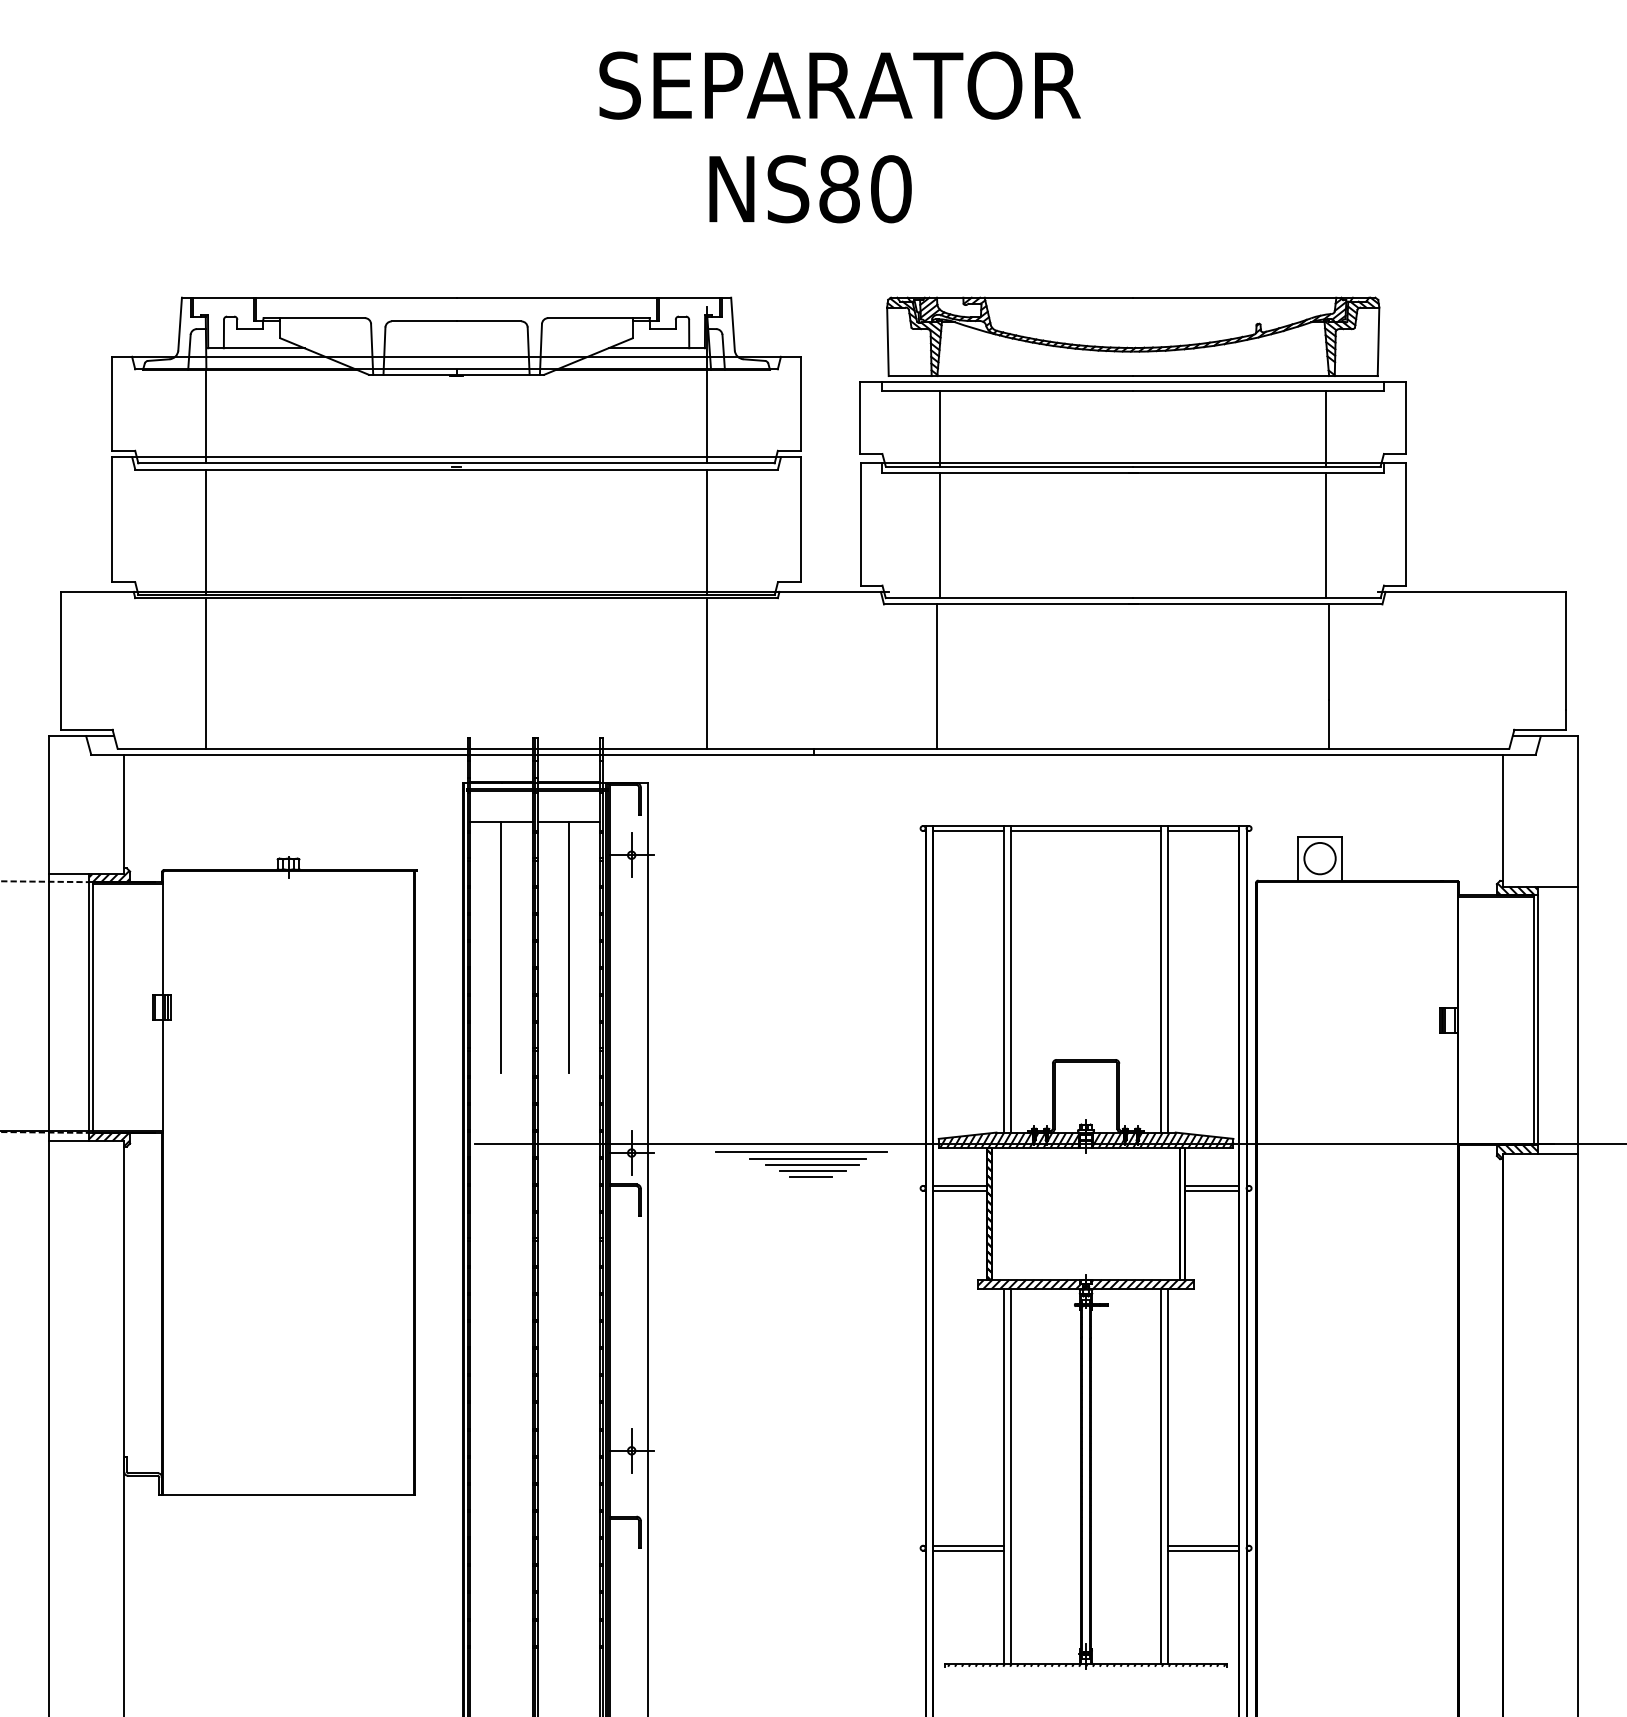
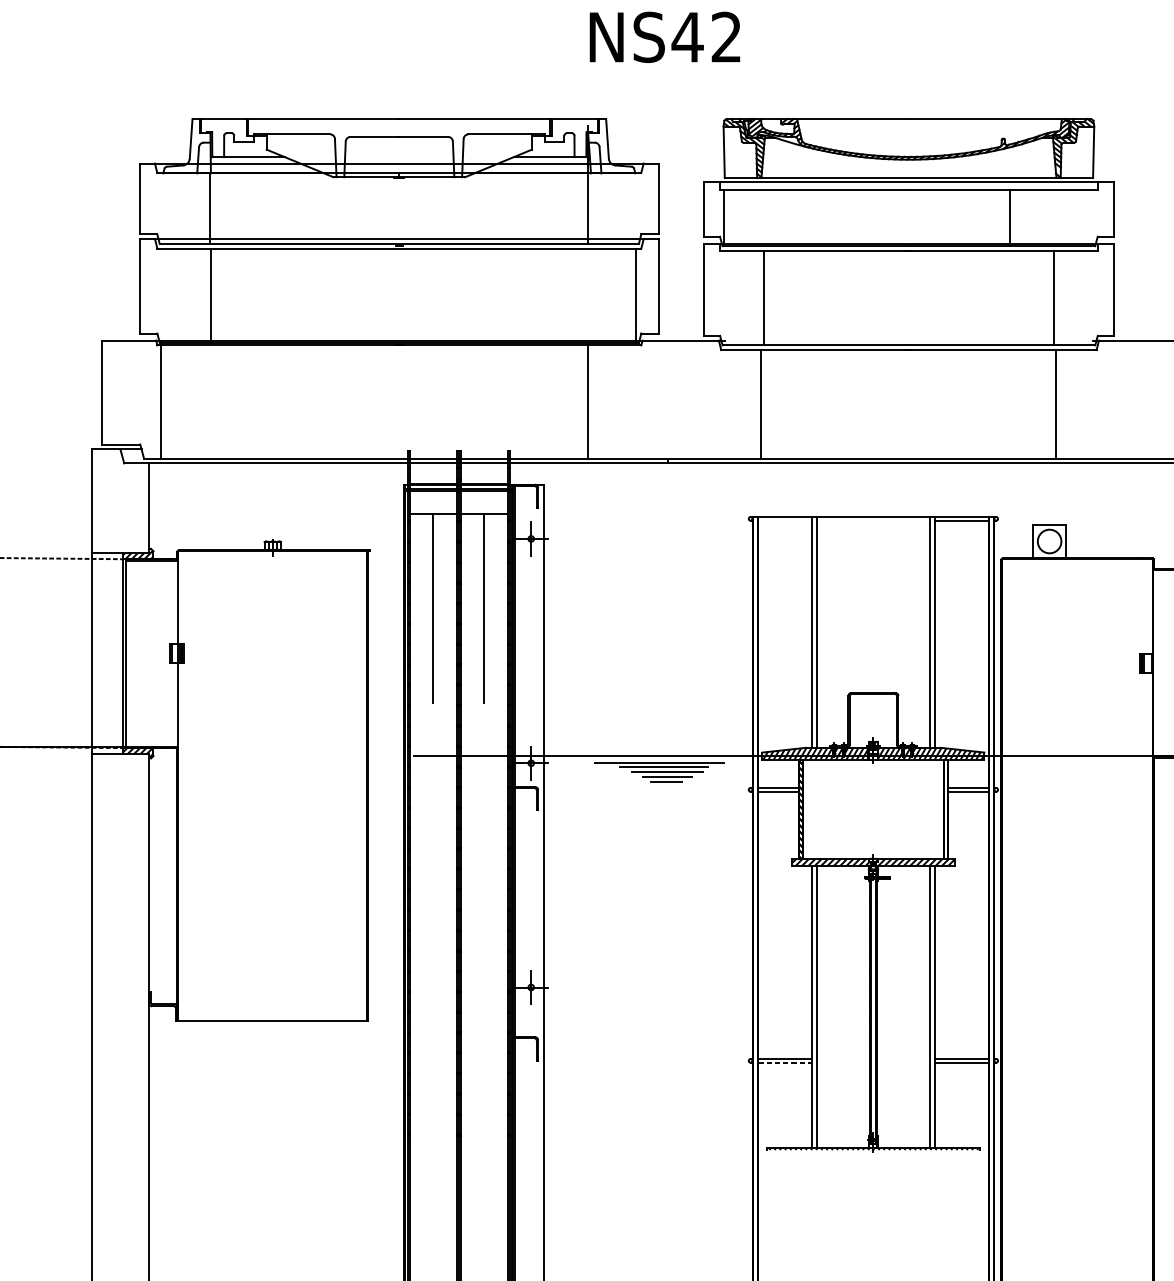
text: (864, 189) -> (706, 37), NS80 -> NS42
line: (940, 428) -> (723, 217), moved
line: (1325, 428) -> (1010, 217), moved
line: (707, 532) -> (636, 295), moved
line: (205, 673) -> (160, 402), moved
line: (968, 831) -> (784, 521), removed
line: (1085, 831) -> (872, 521), removed
line: (969, 1550) -> (785, 1062), solid -> dashed

